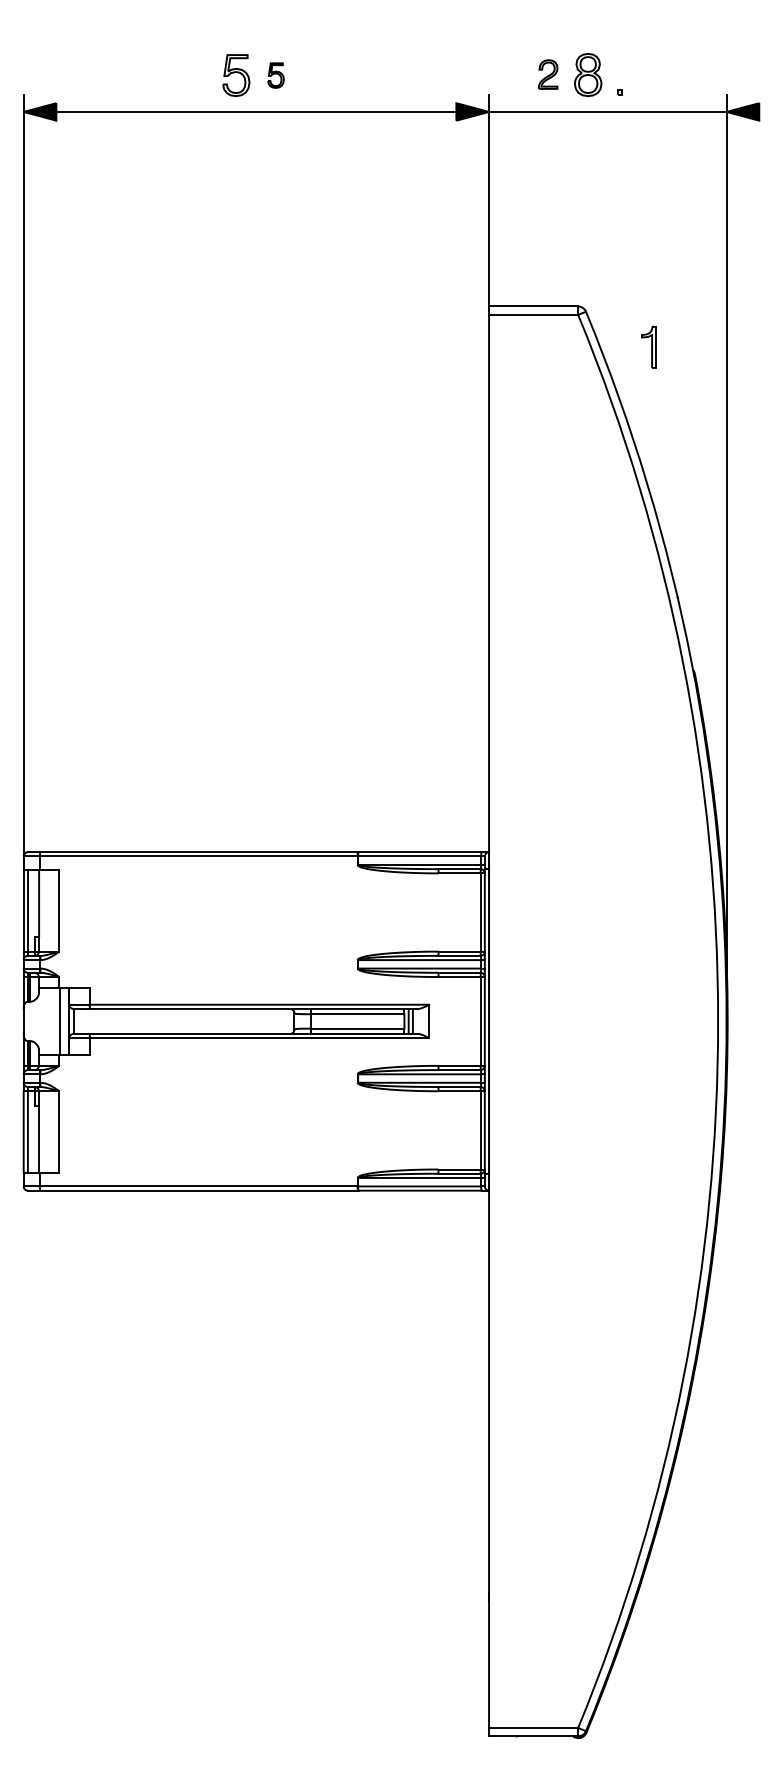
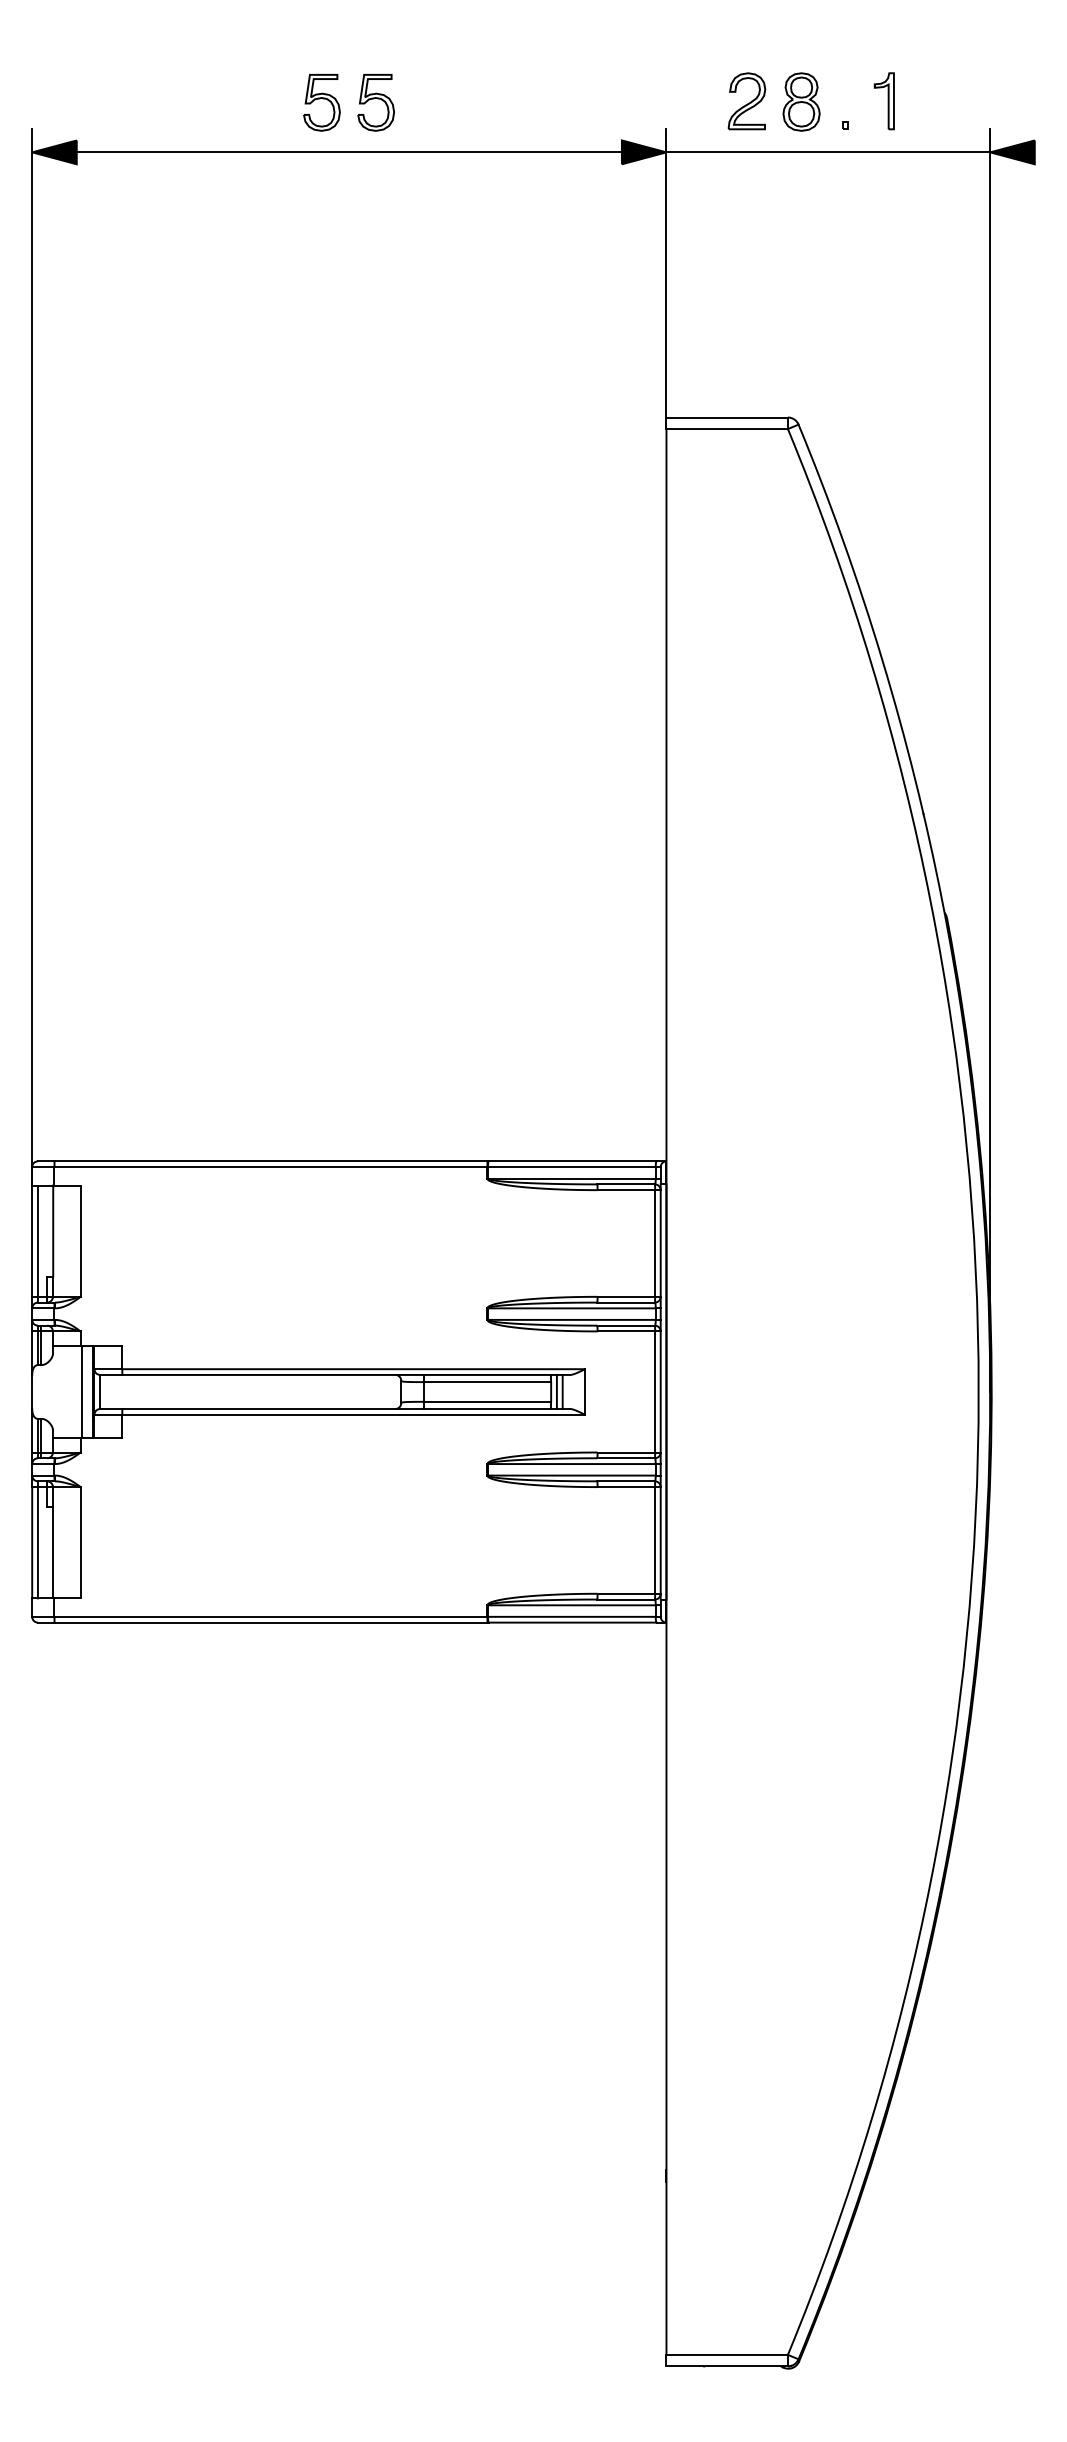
part: (547, 74) -> (746, 101), size x1.43
part: (275, 75) -> (375, 102), size x1.67
part: (648, 347) -> (883, 101), moved

